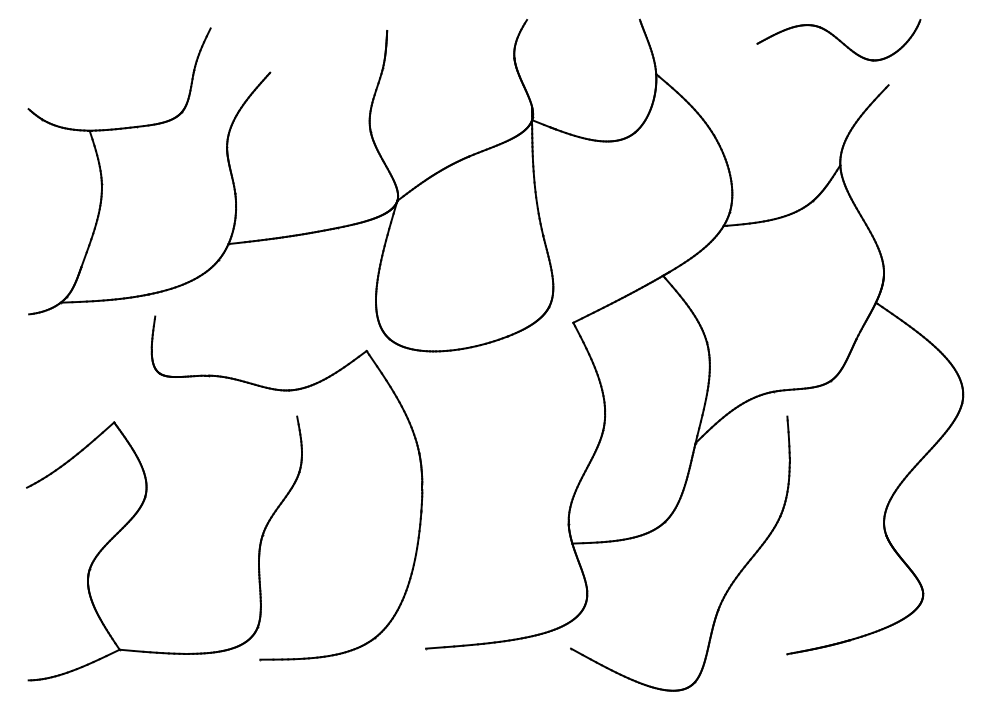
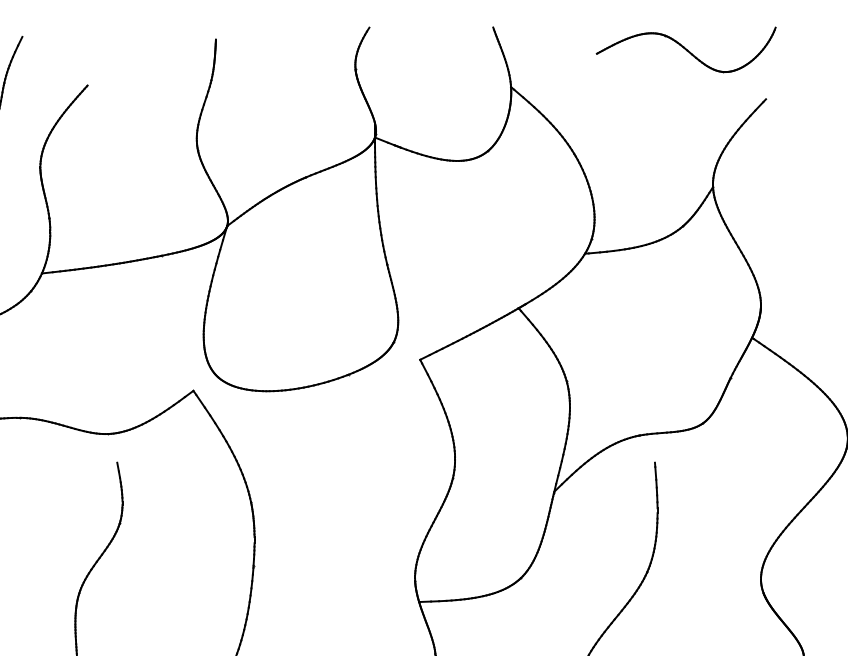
part: (838, 40) -> (685, 50), moved

